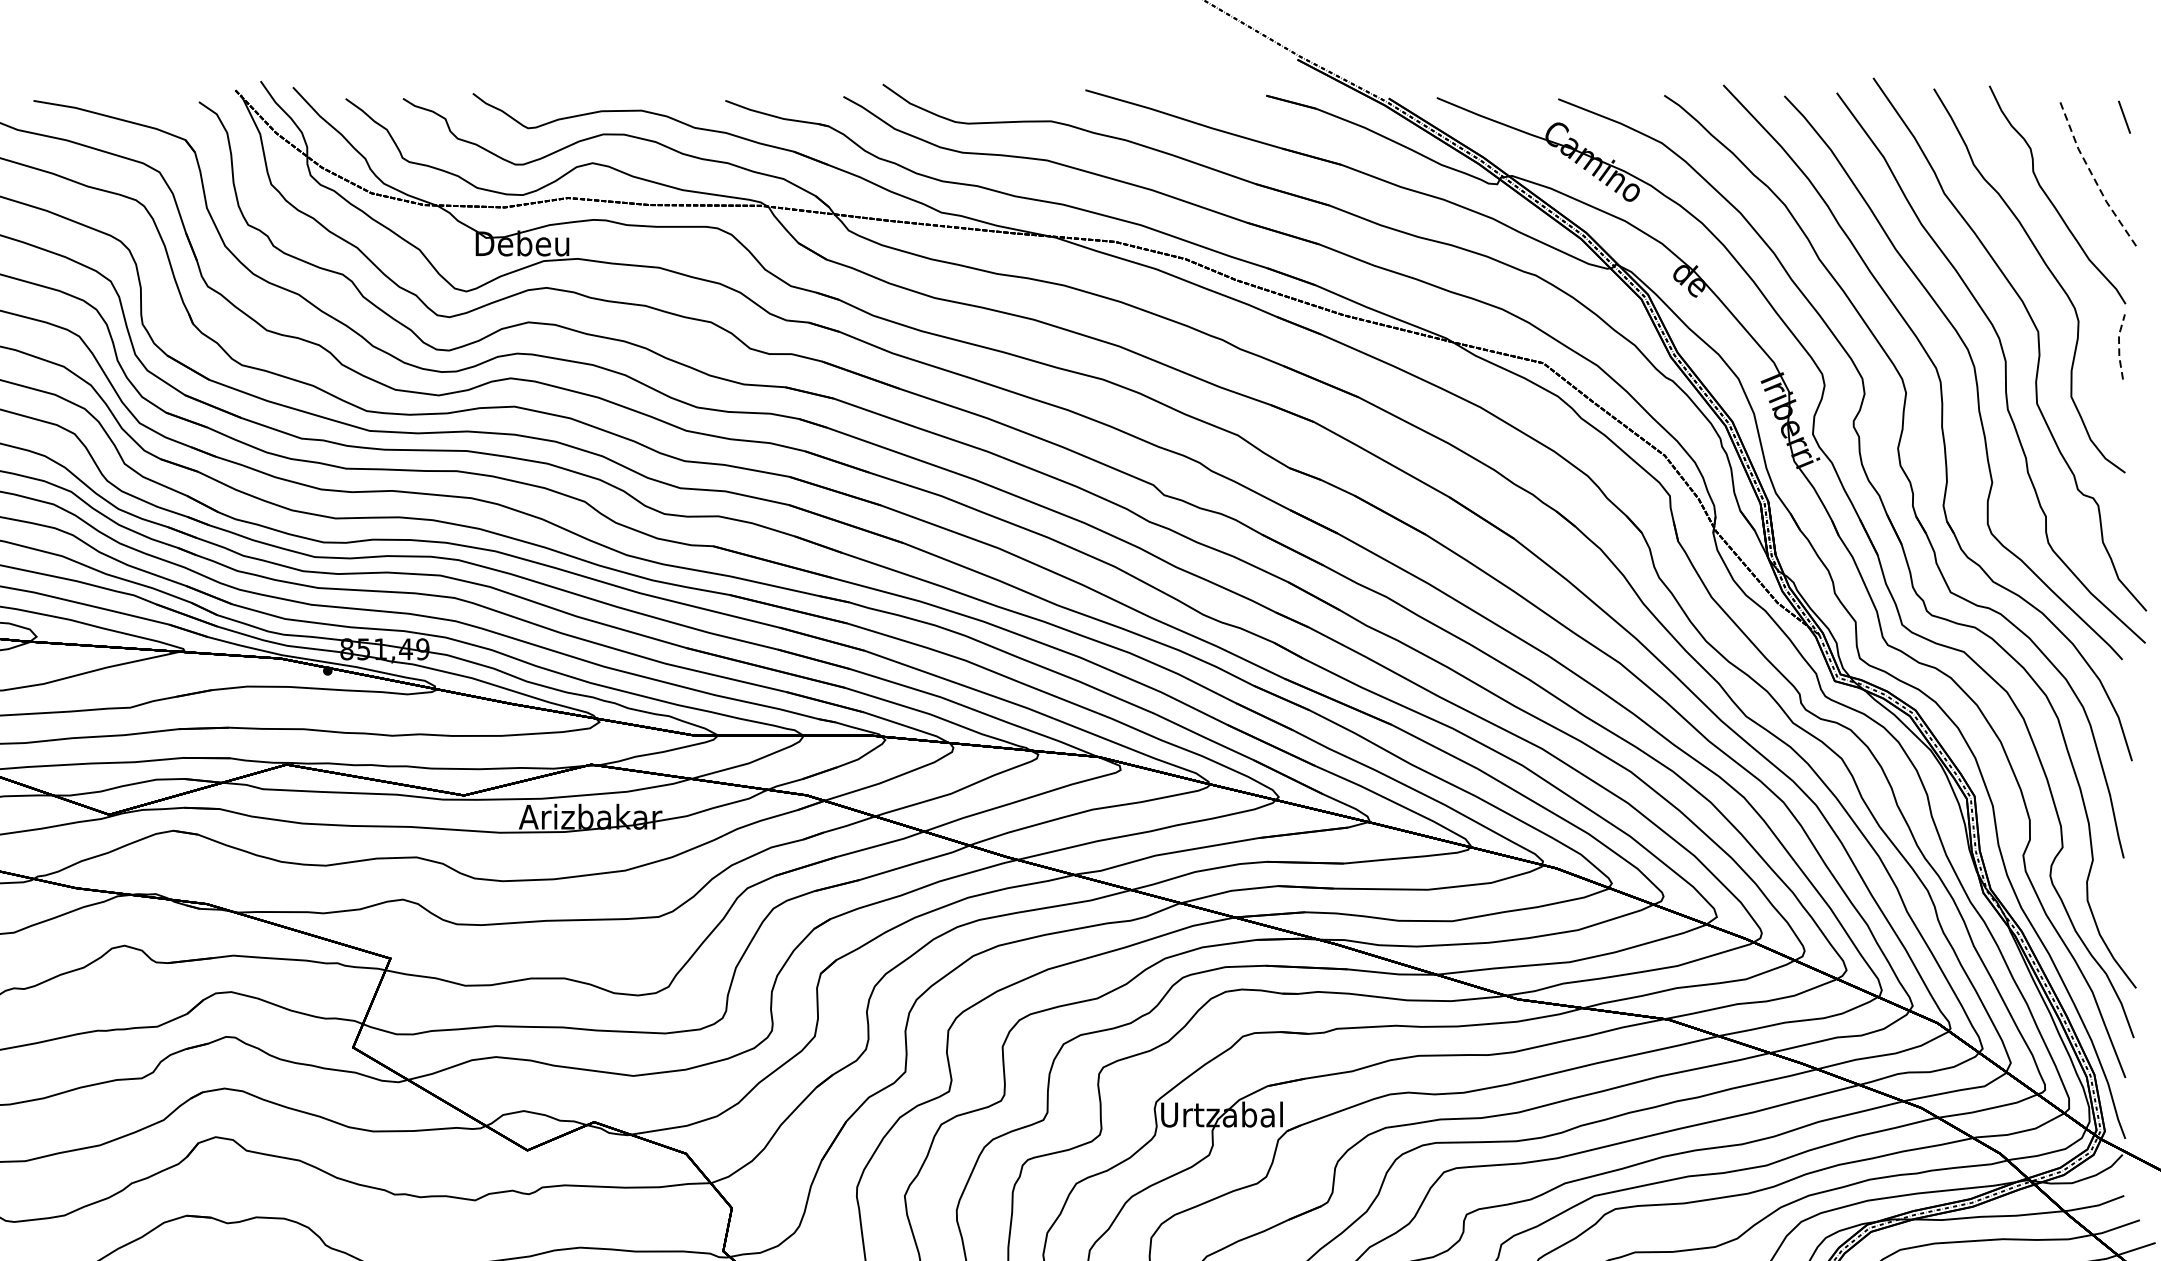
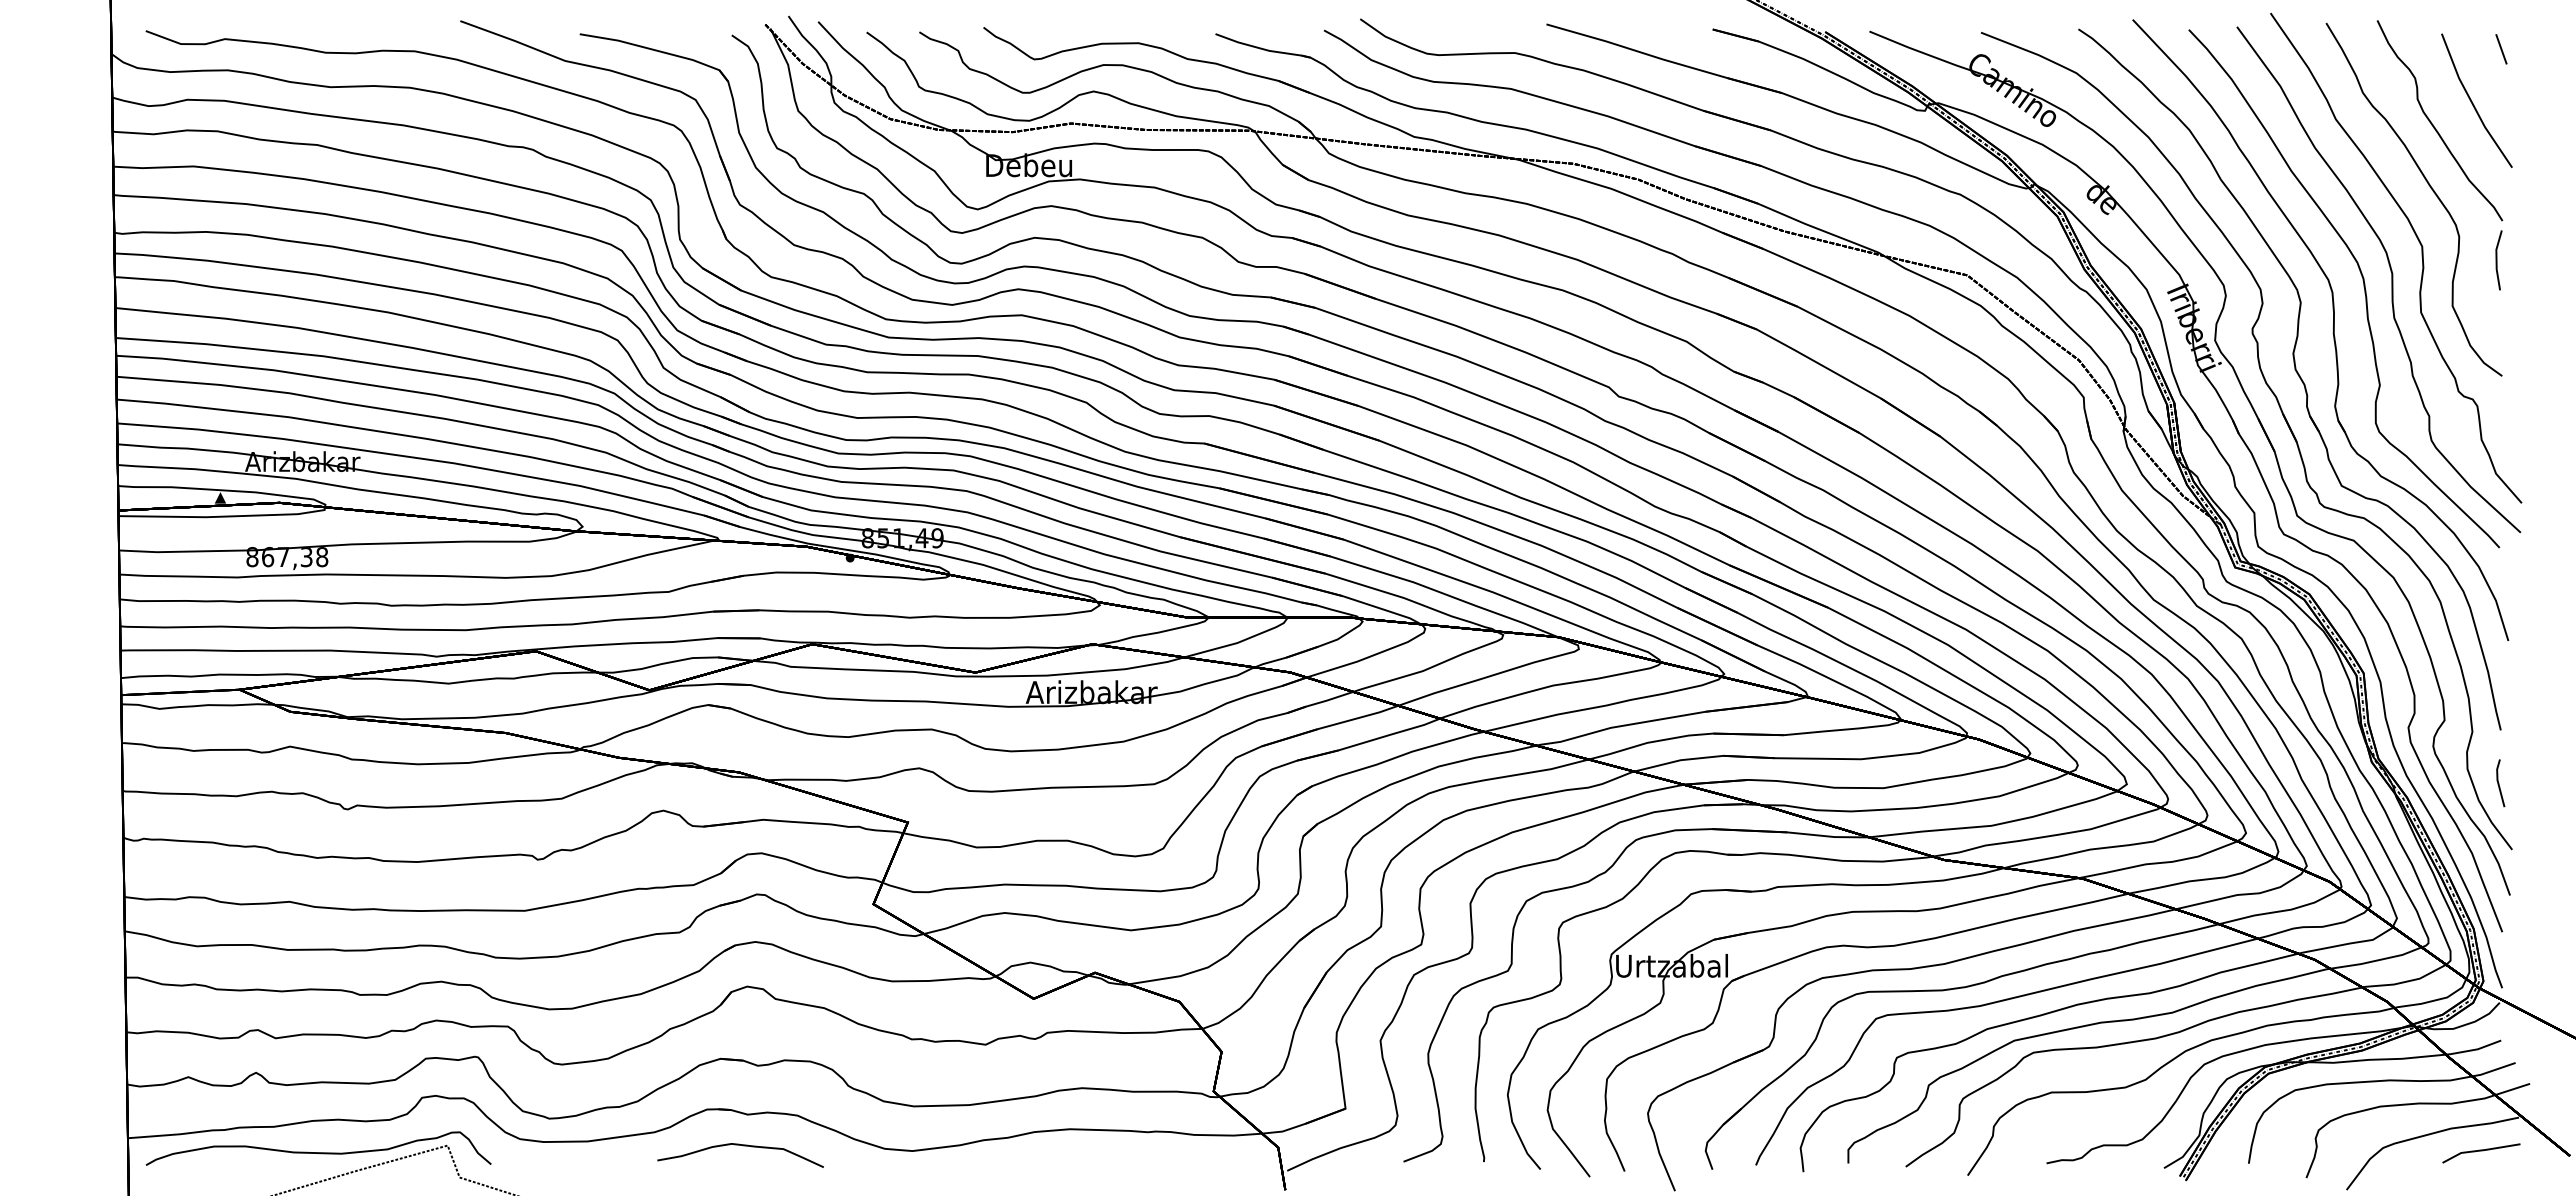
line: (2092, 176) -> (2472, 103), dashed -> solid
line: (2119, 345) -> (2496, 259), dashed -> solid
line: (2122, 916) -> (2499, 783), added

